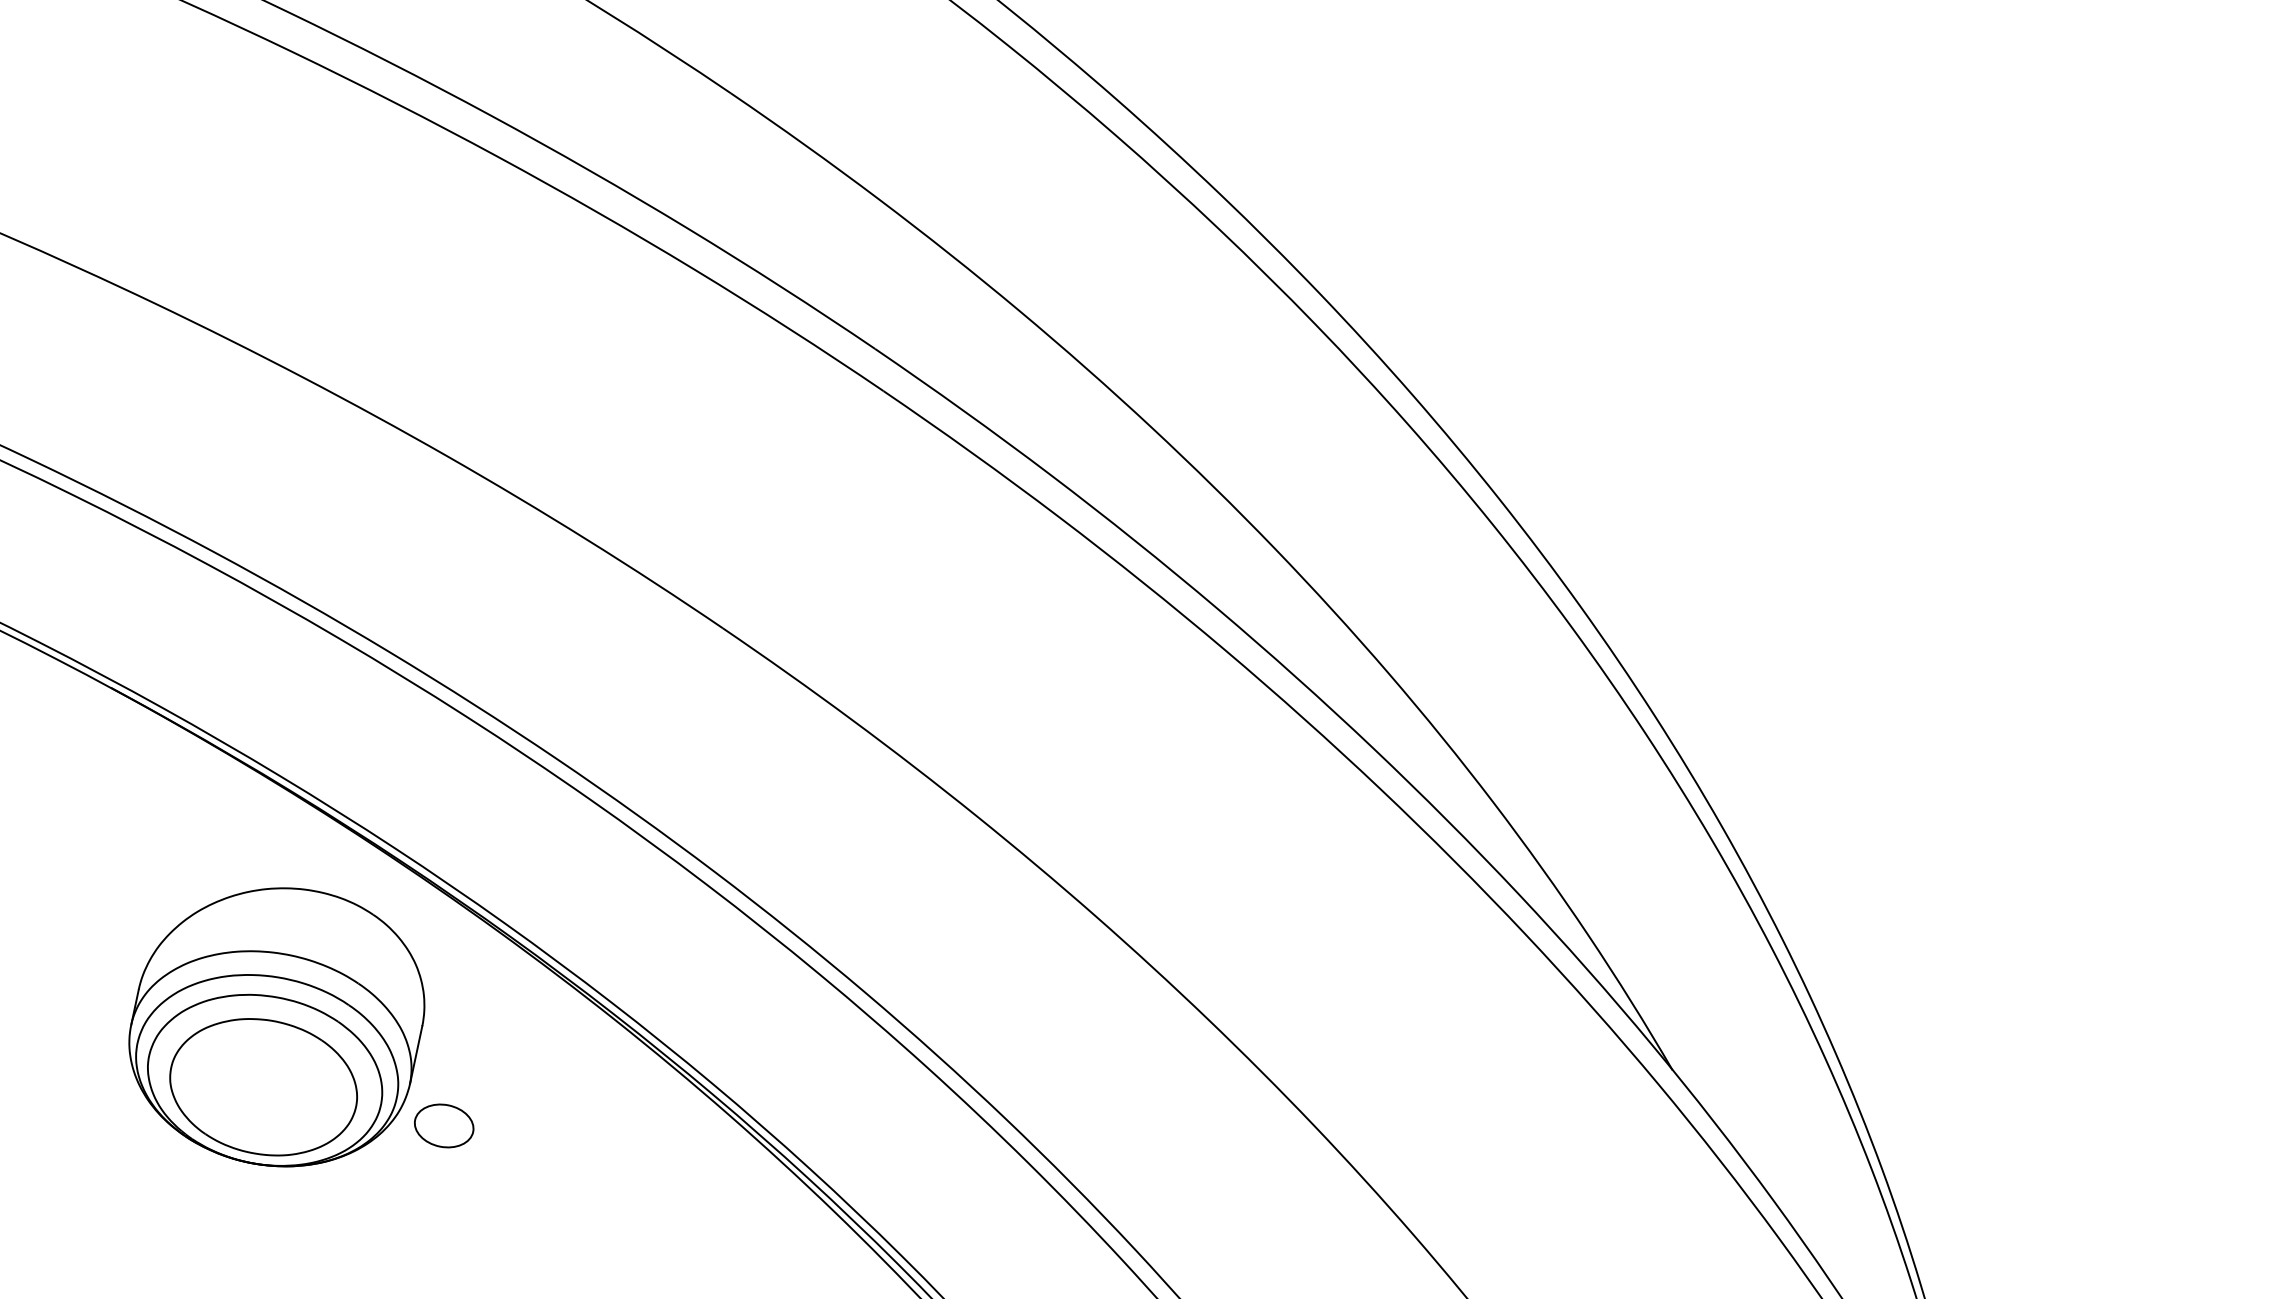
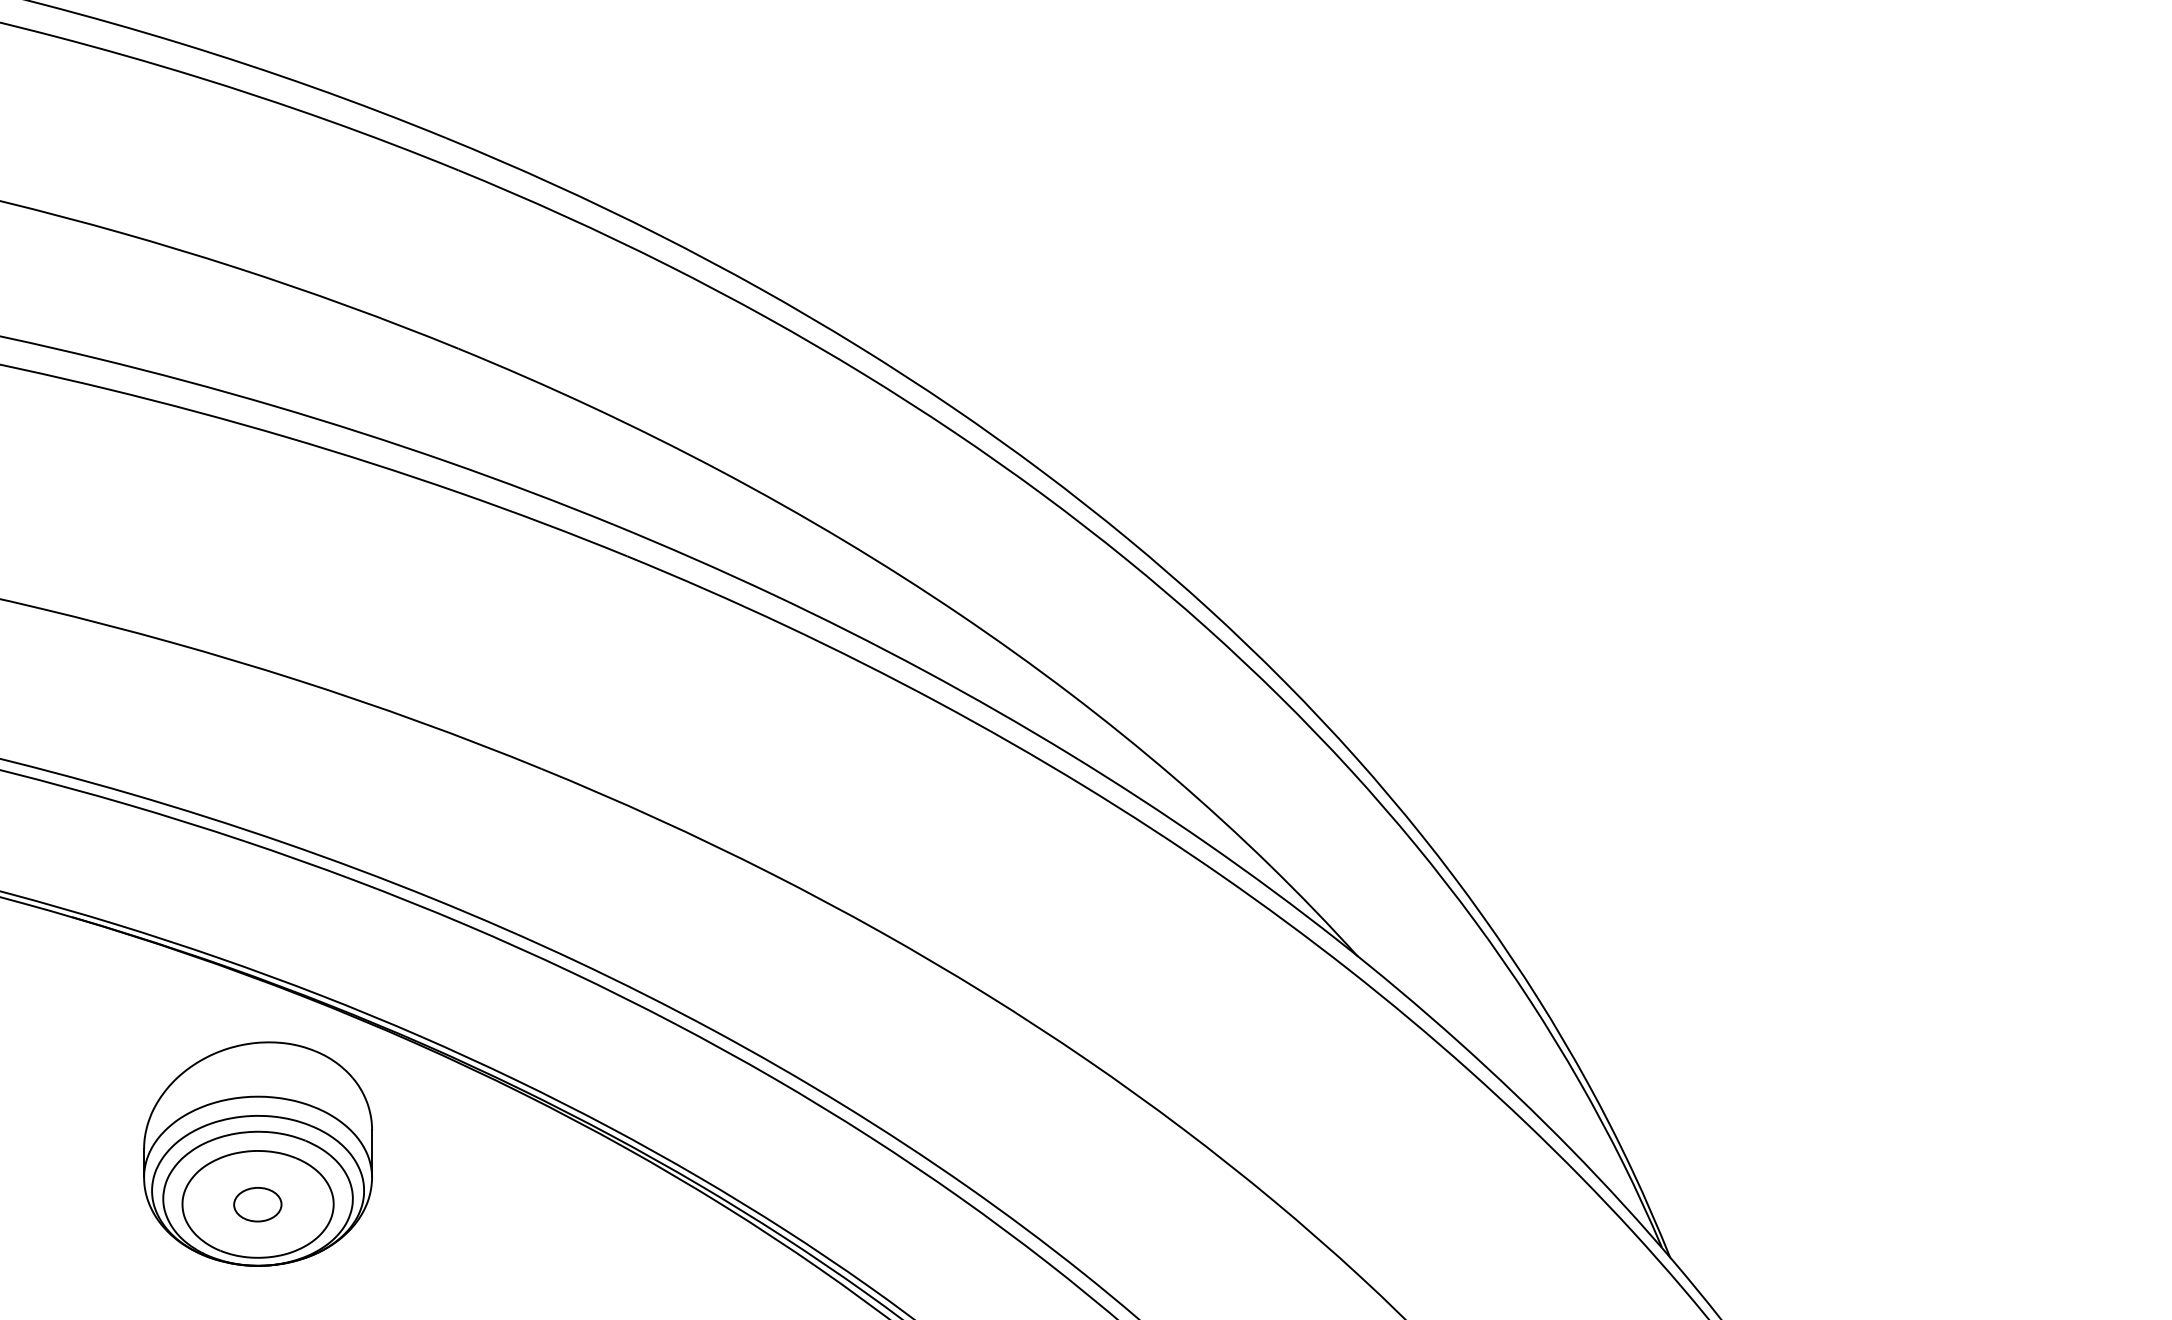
part: (443, 1125) -> (257, 1204), moved

